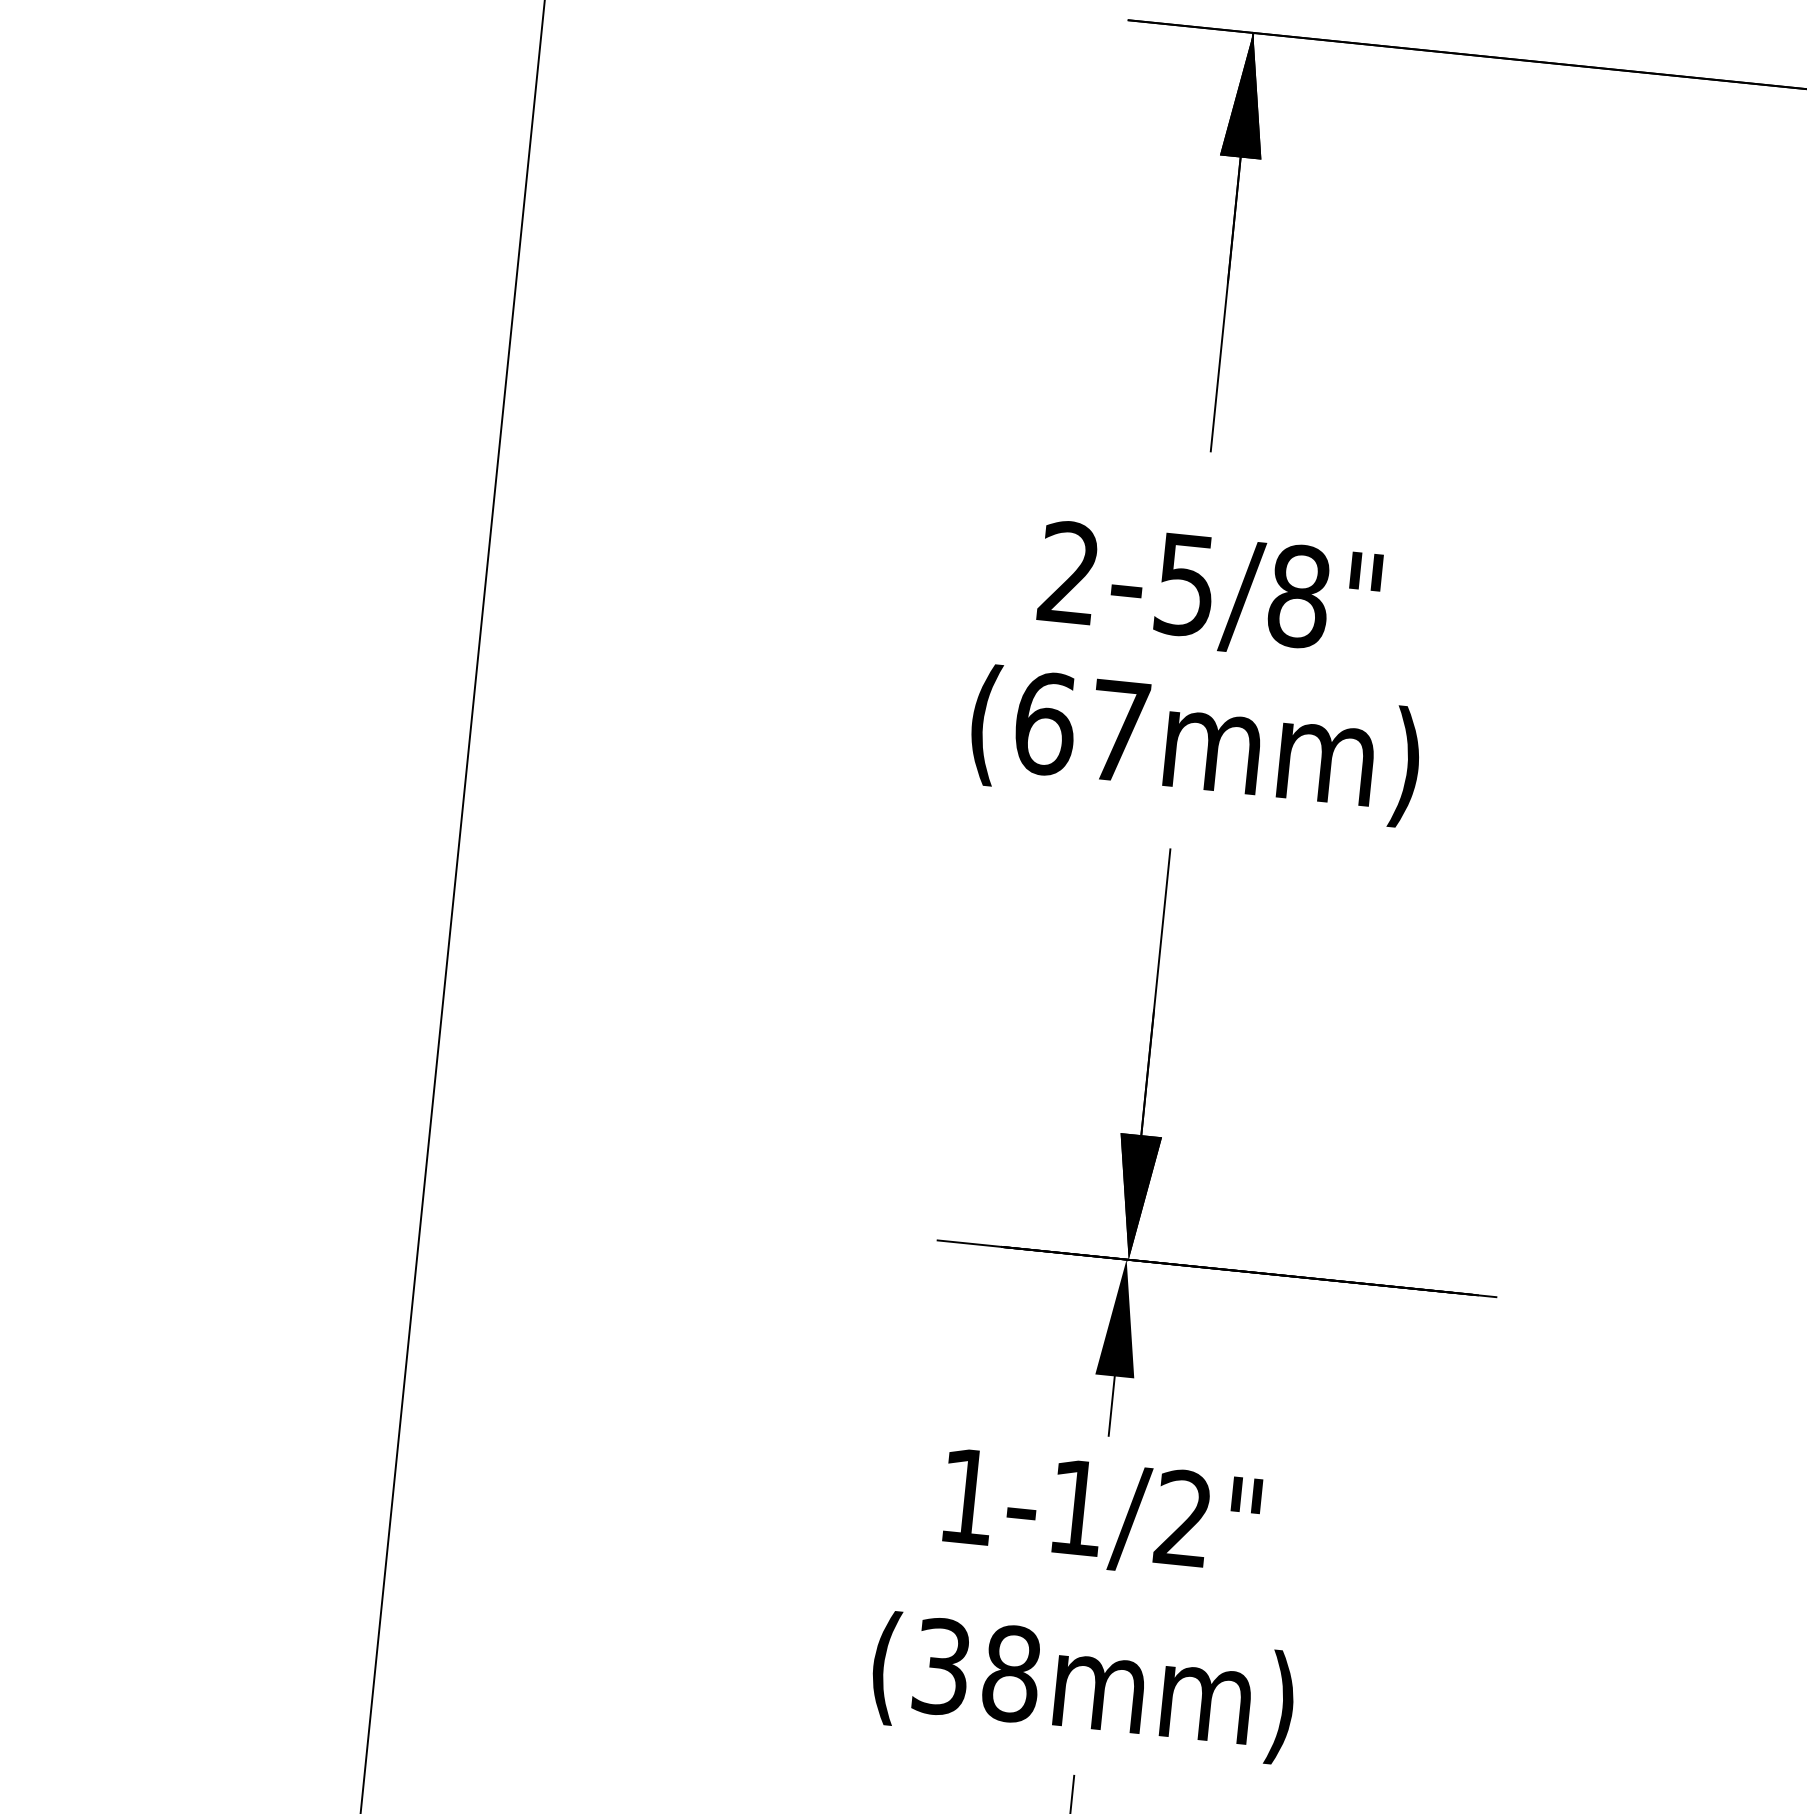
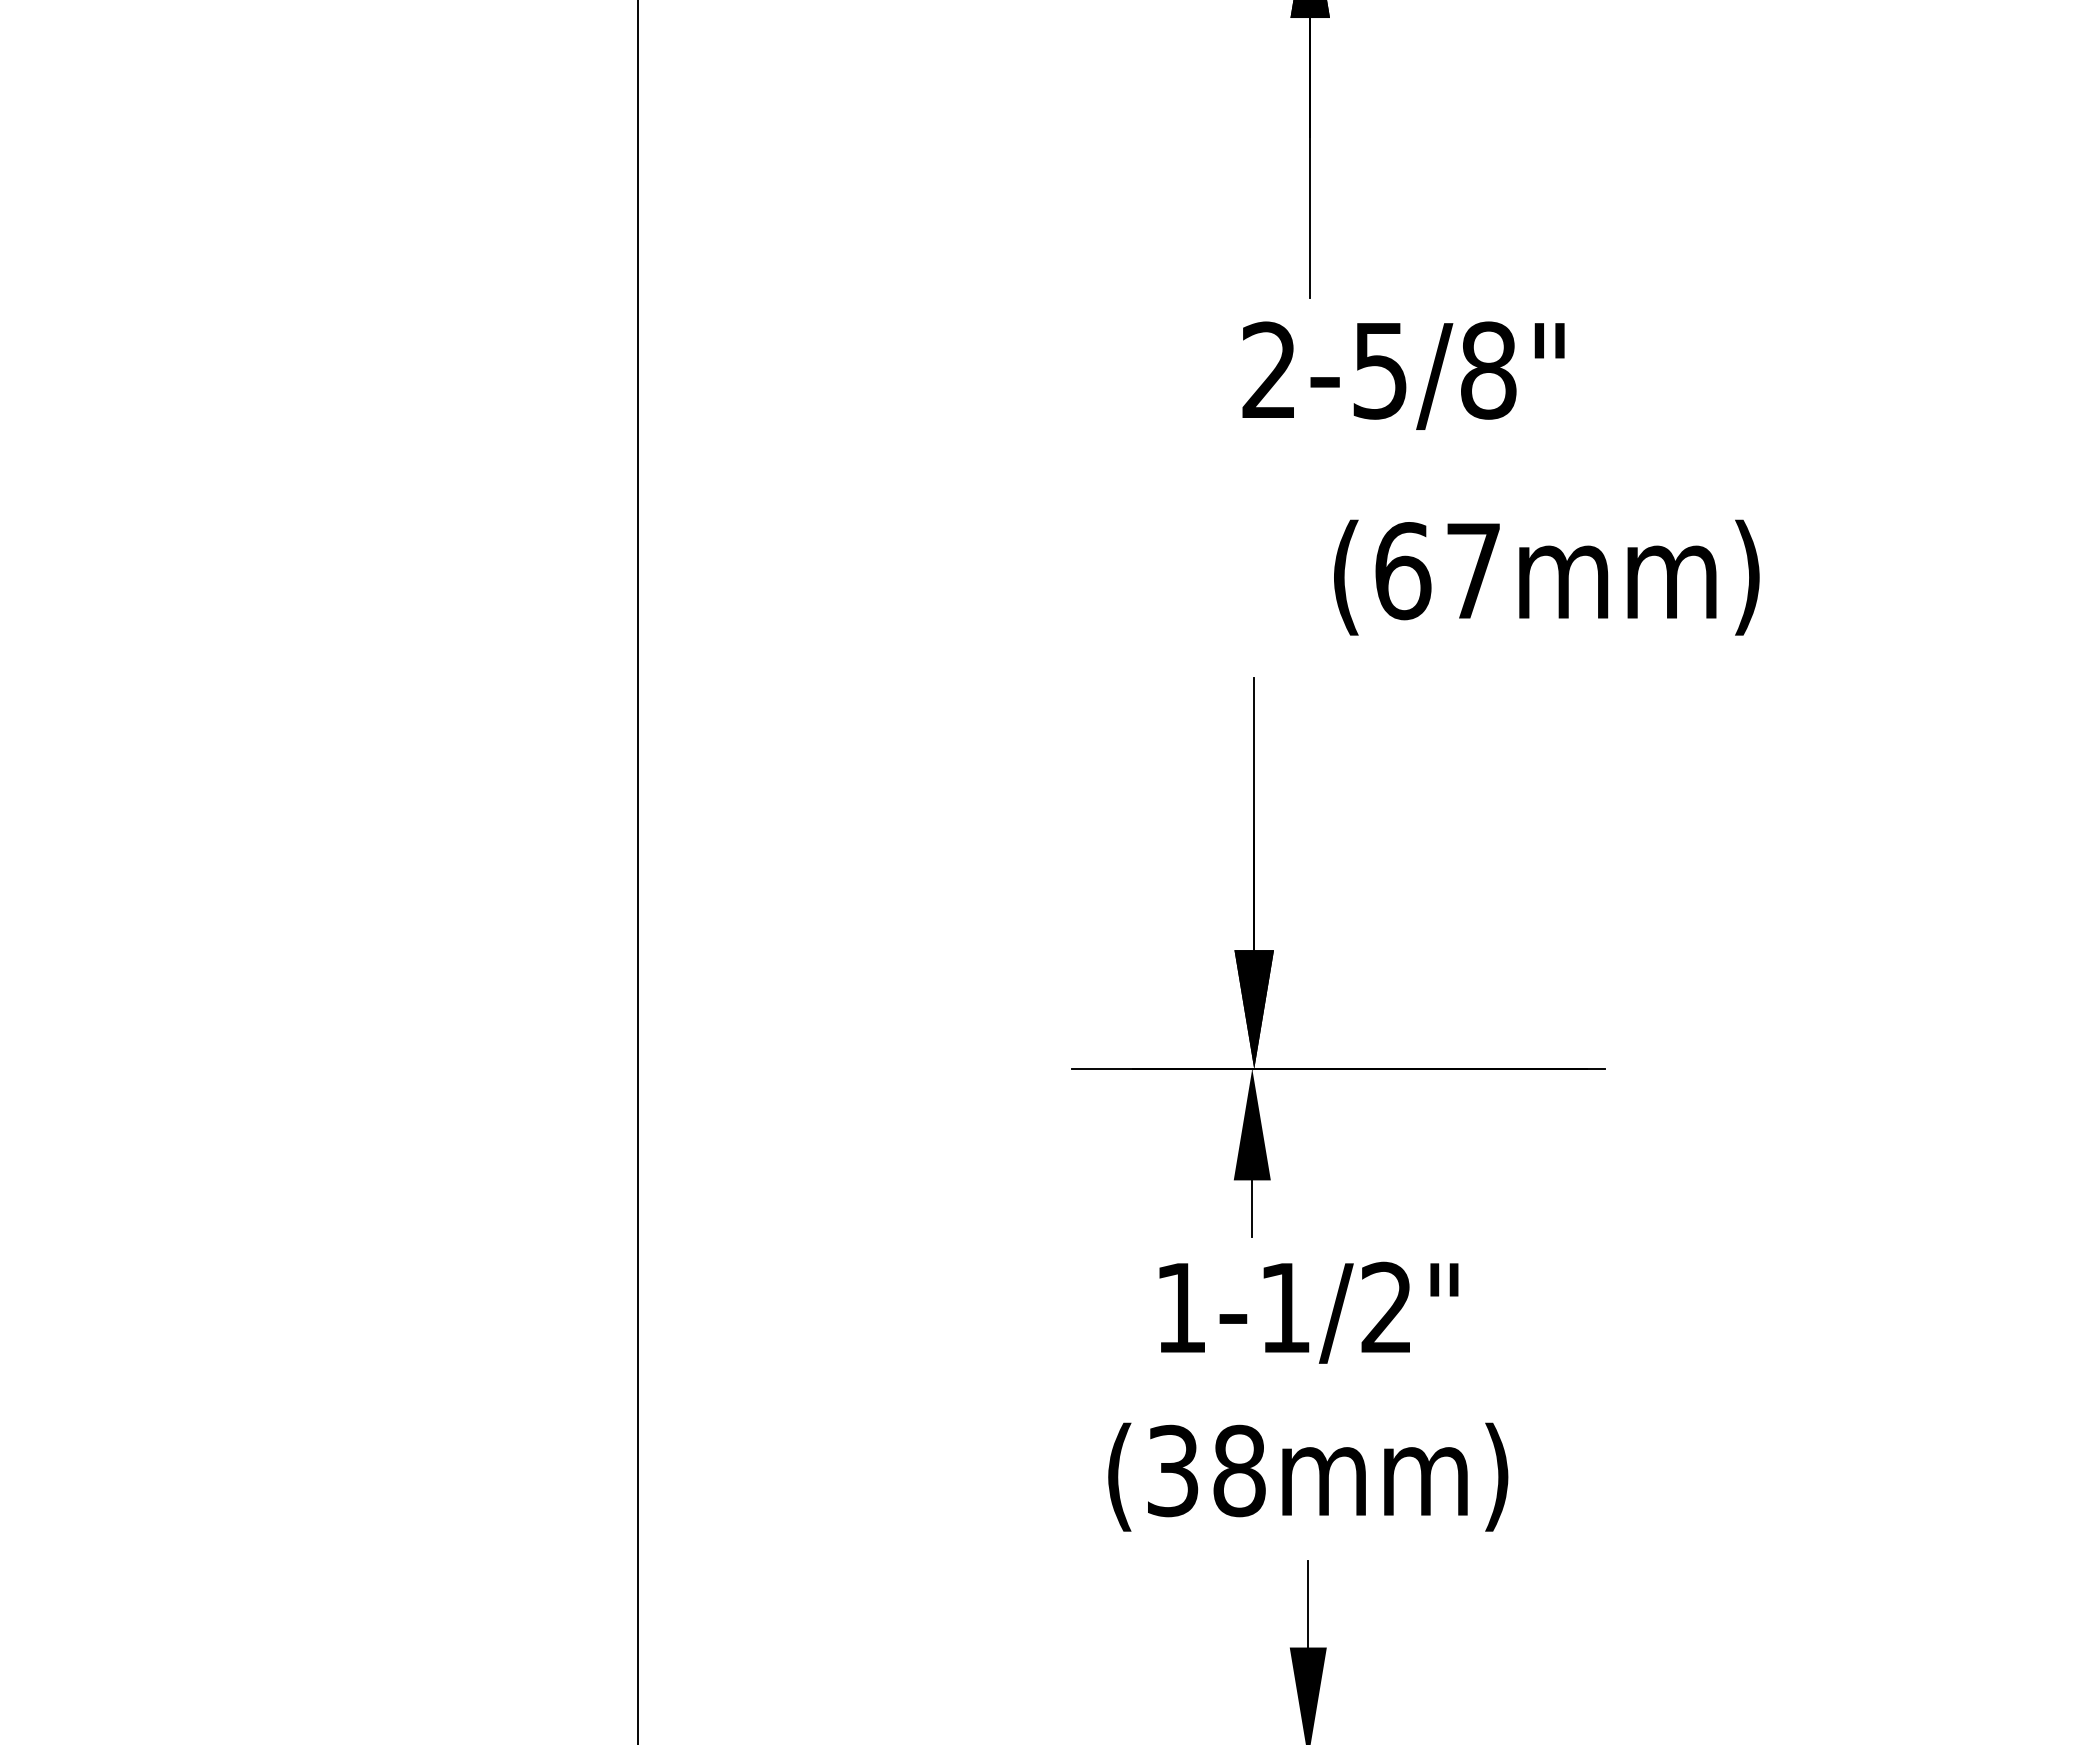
text: (1209, 592) -> (1403, 375), moved
text: (1194, 745) -> (1546, 577), moved
part: (1160, 1142) -> (1273, 955), moved

